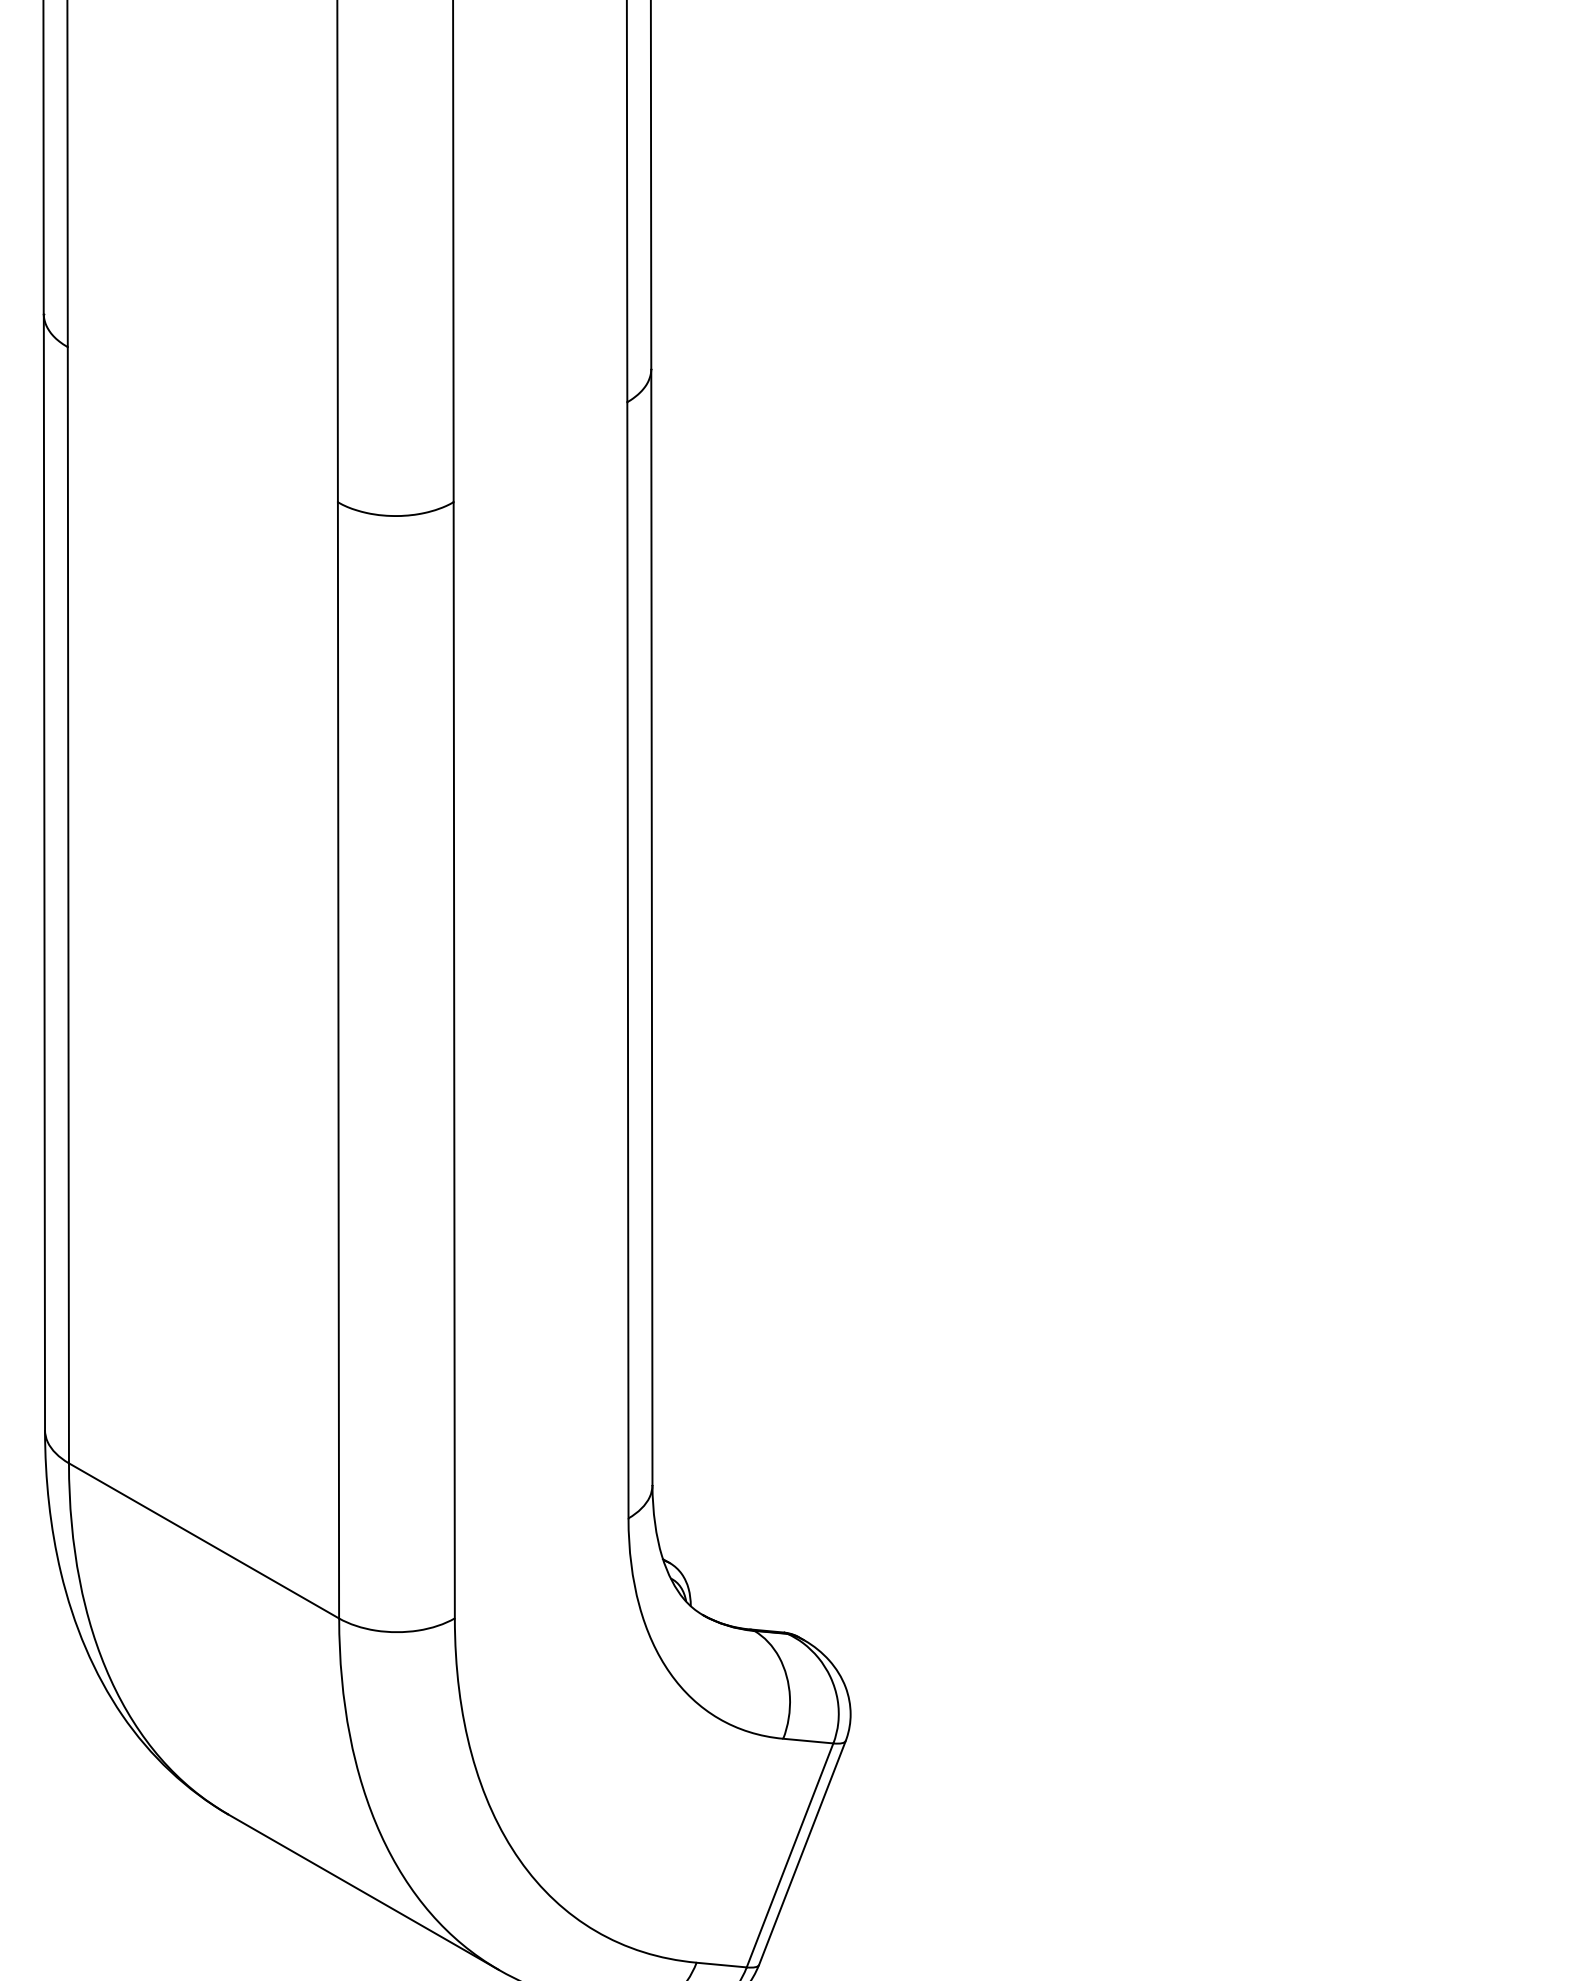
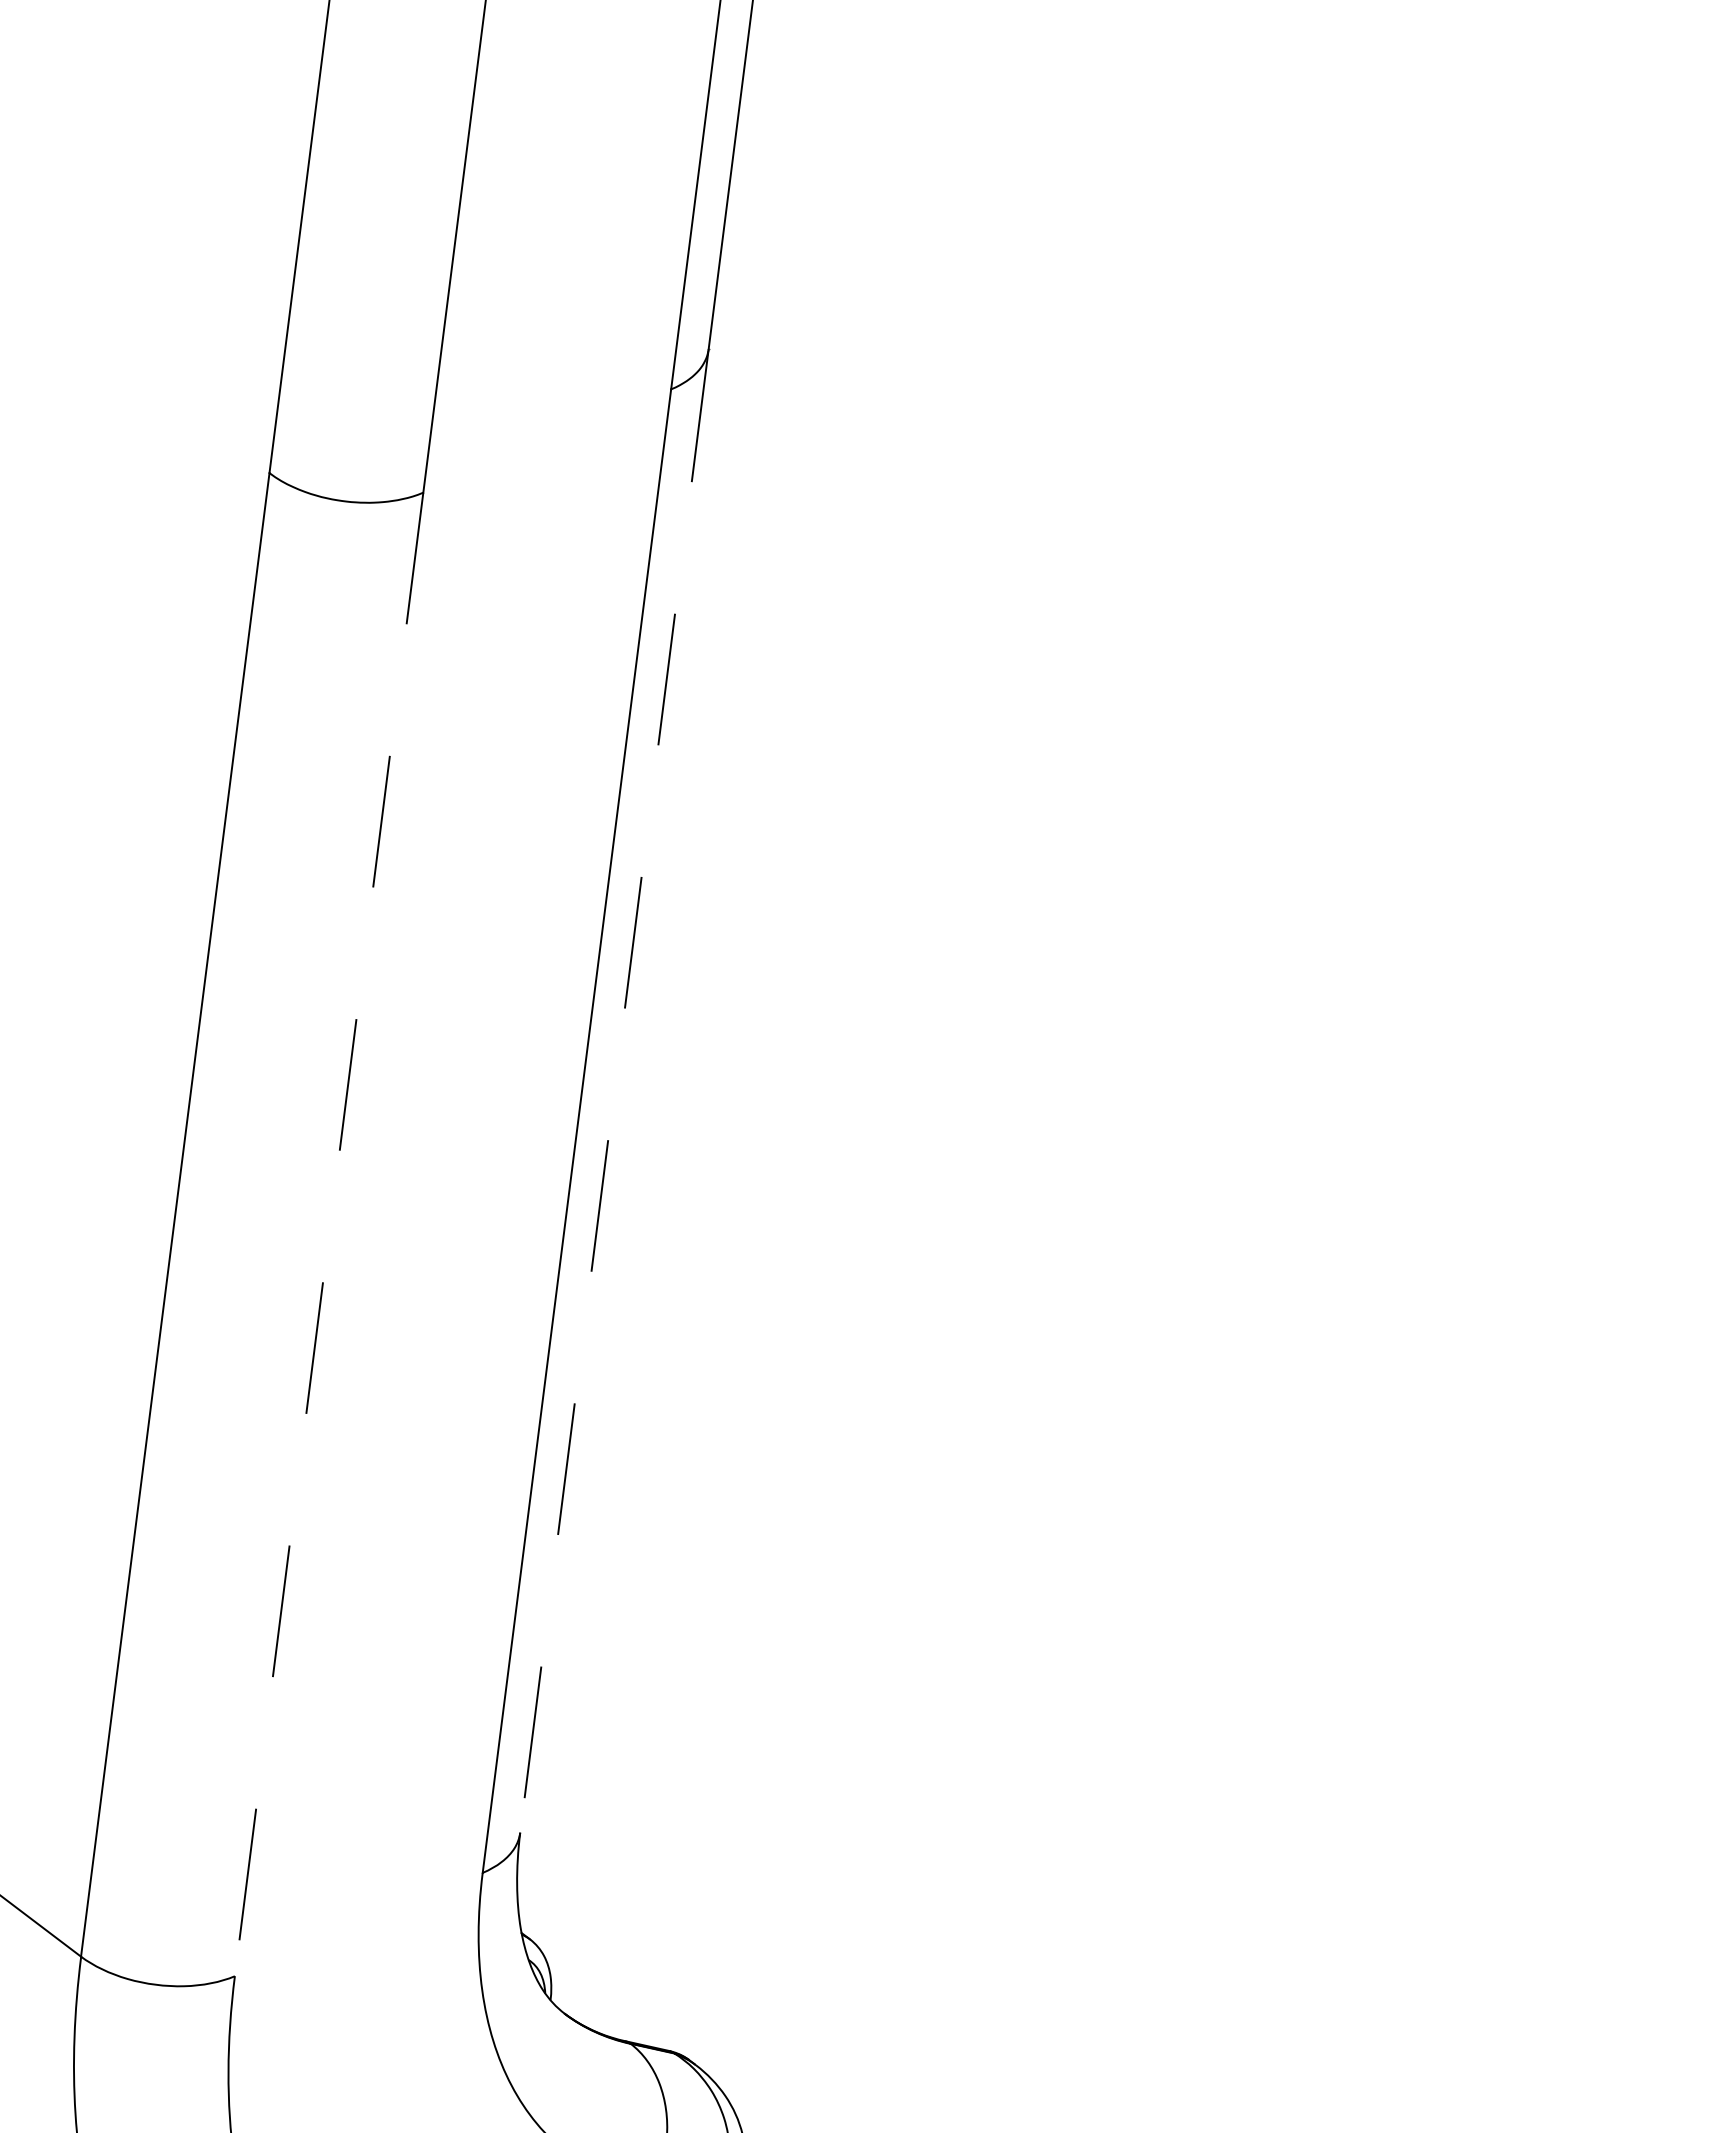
line: (651, 927) -> (613, 1091), solid -> dashed
line: (454, 1060) -> (329, 1234), solid -> dashed

